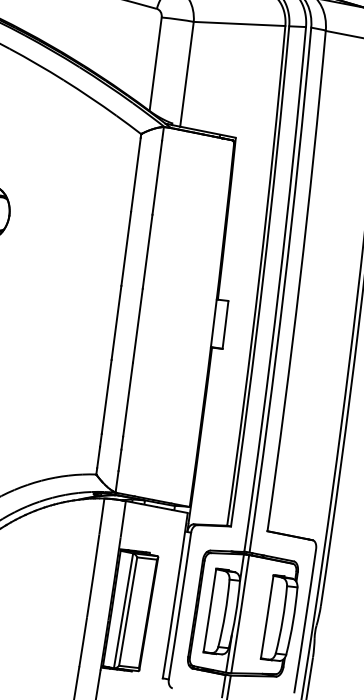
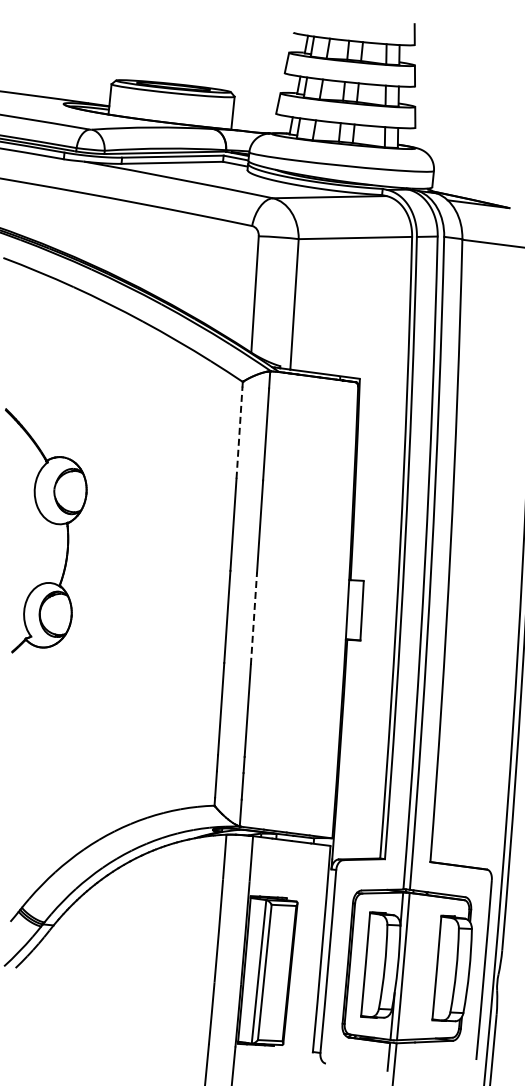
line: (135, 174) -> (239, 432), solid -> dashed
line: (138, 325) -> (254, 618), solid -> dashed

